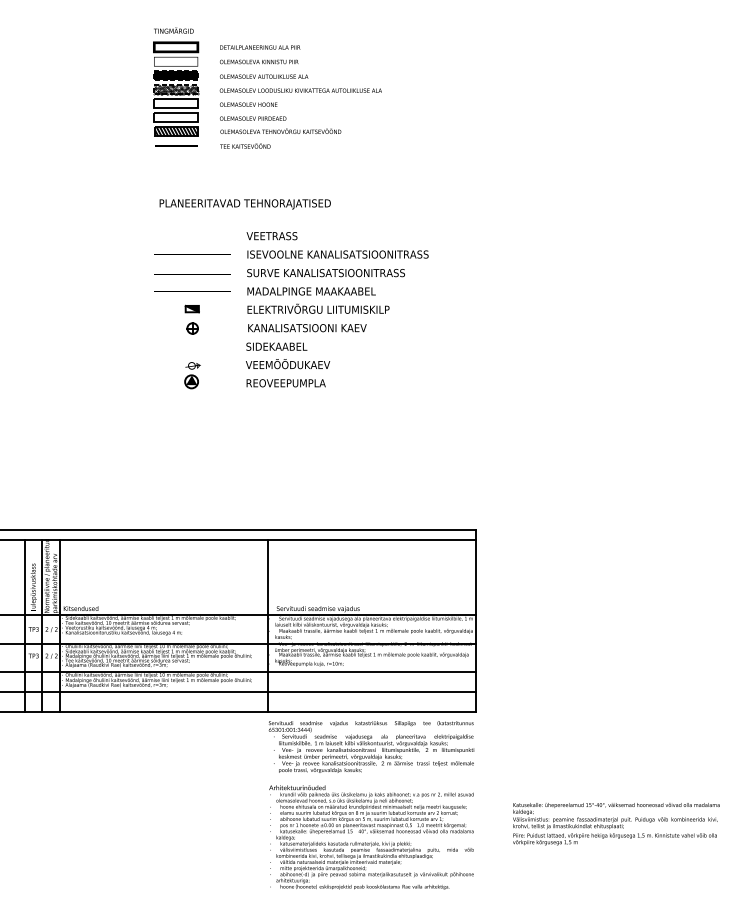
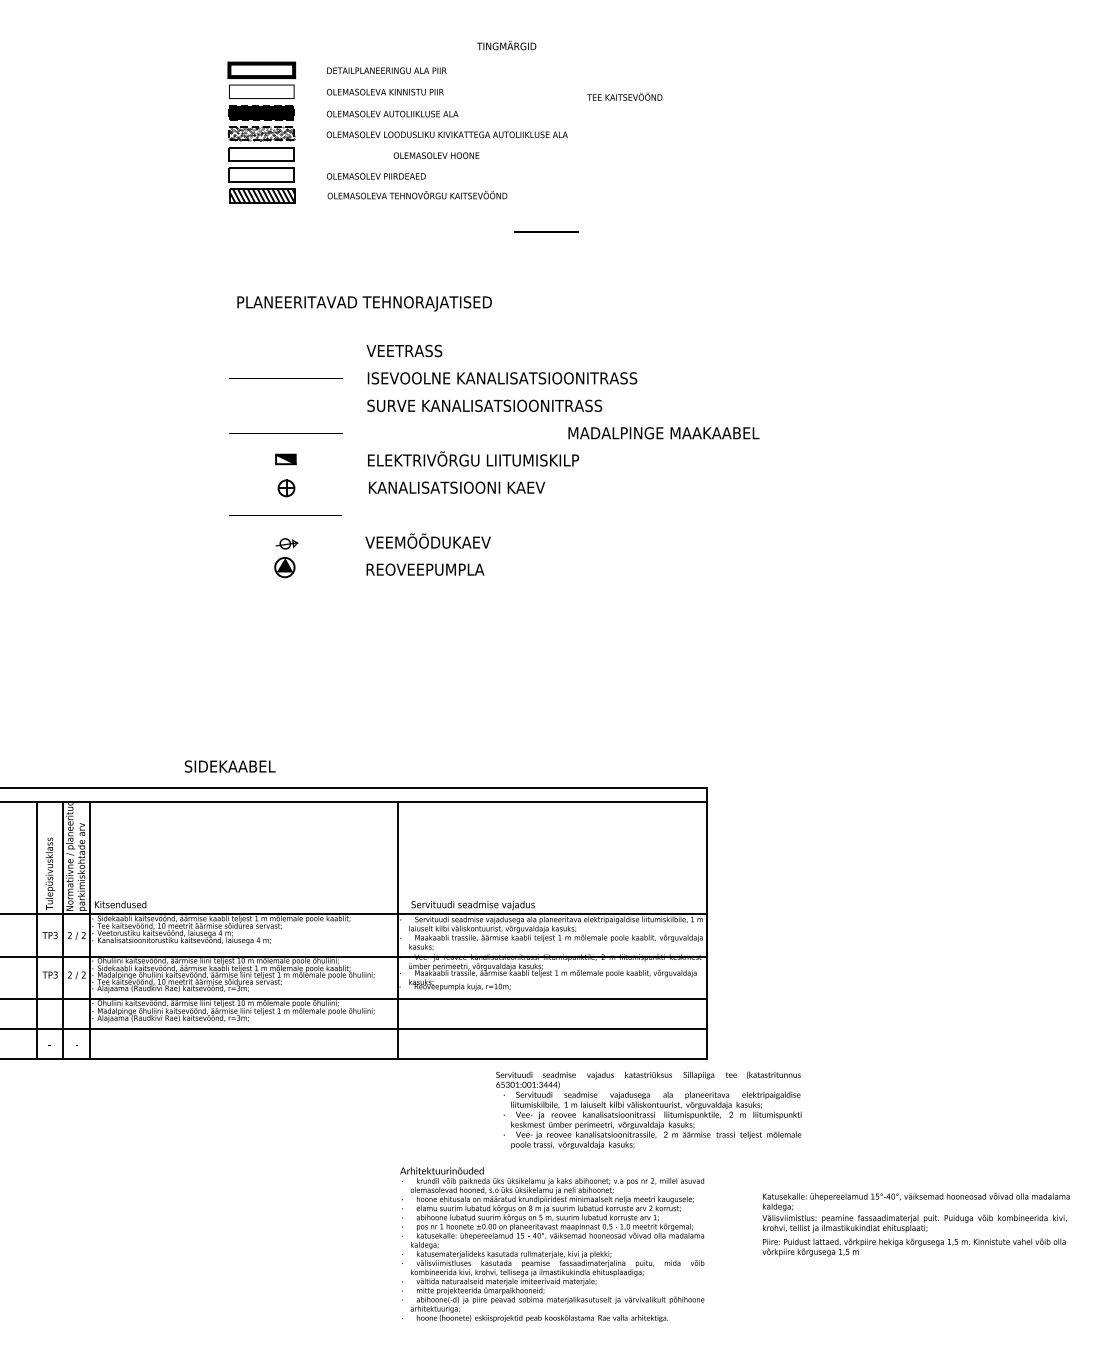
text: (173, 30) -> (506, 45), moved
text: (248, 104) -> (436, 155), moved
line: (176, 145) -> (546, 231), moved
text: (245, 145) -> (625, 95), moved
text: (311, 291) -> (663, 433), moved
text: (276, 346) -> (229, 766), moved
text: (371, 746) -> (648, 1109), moved

